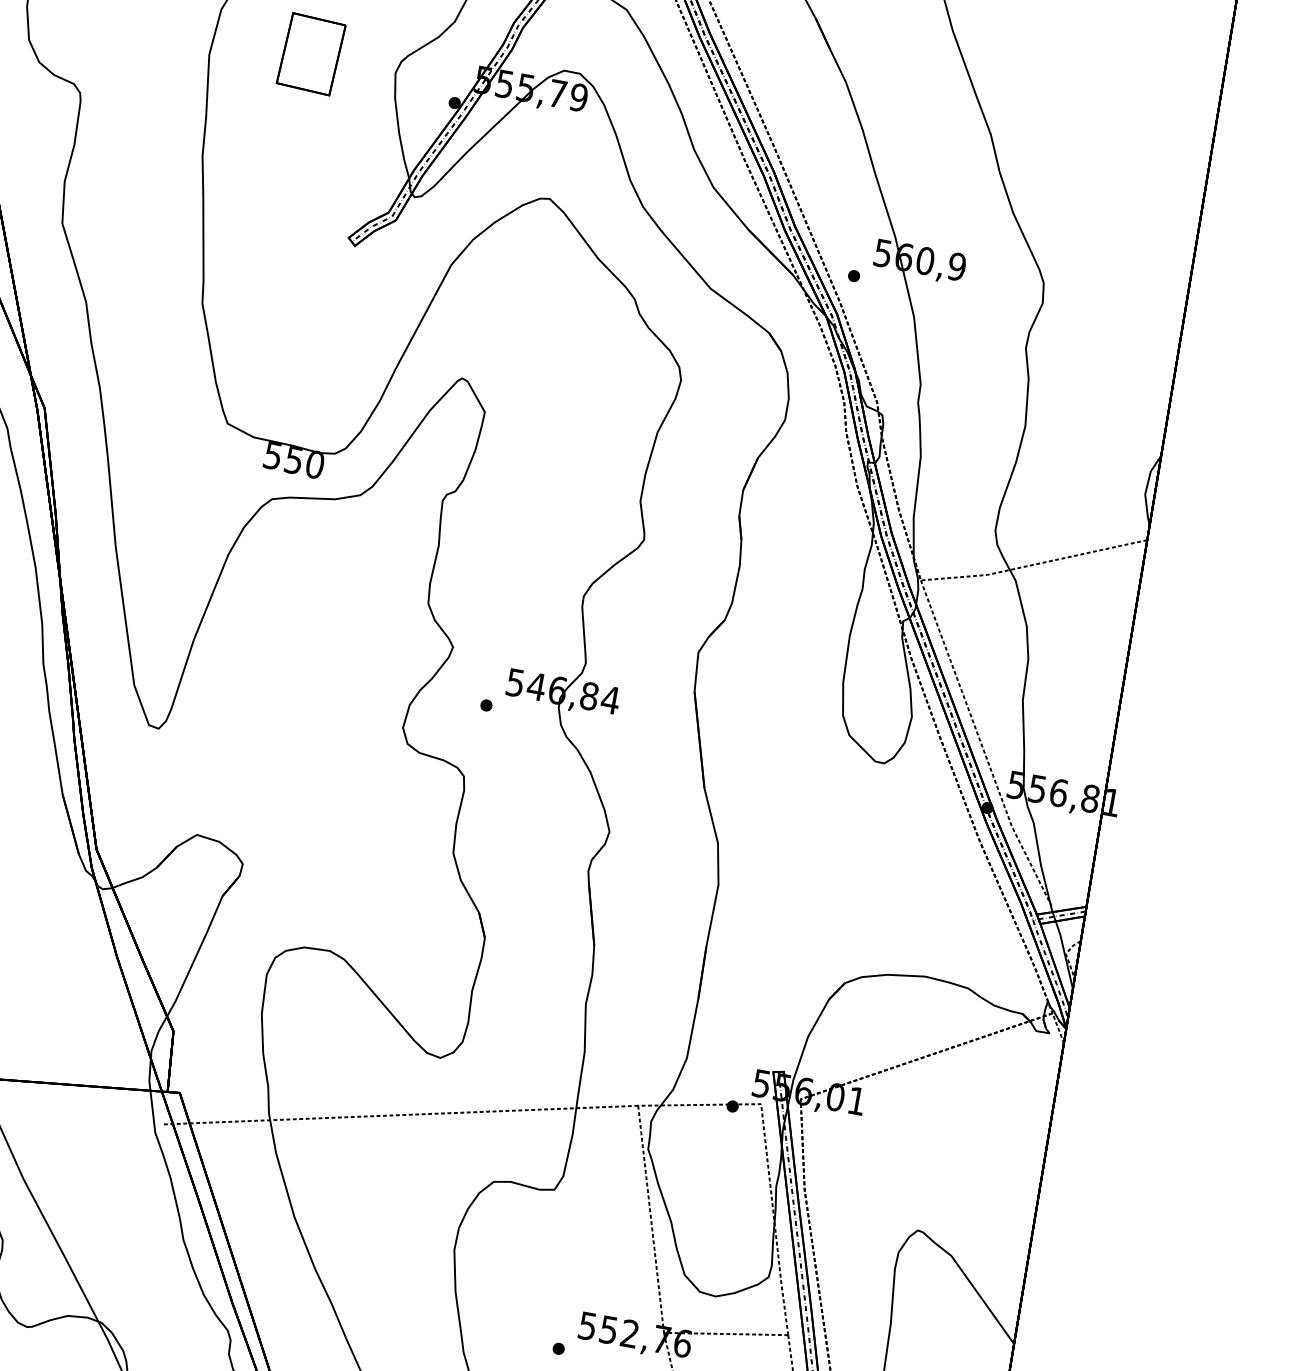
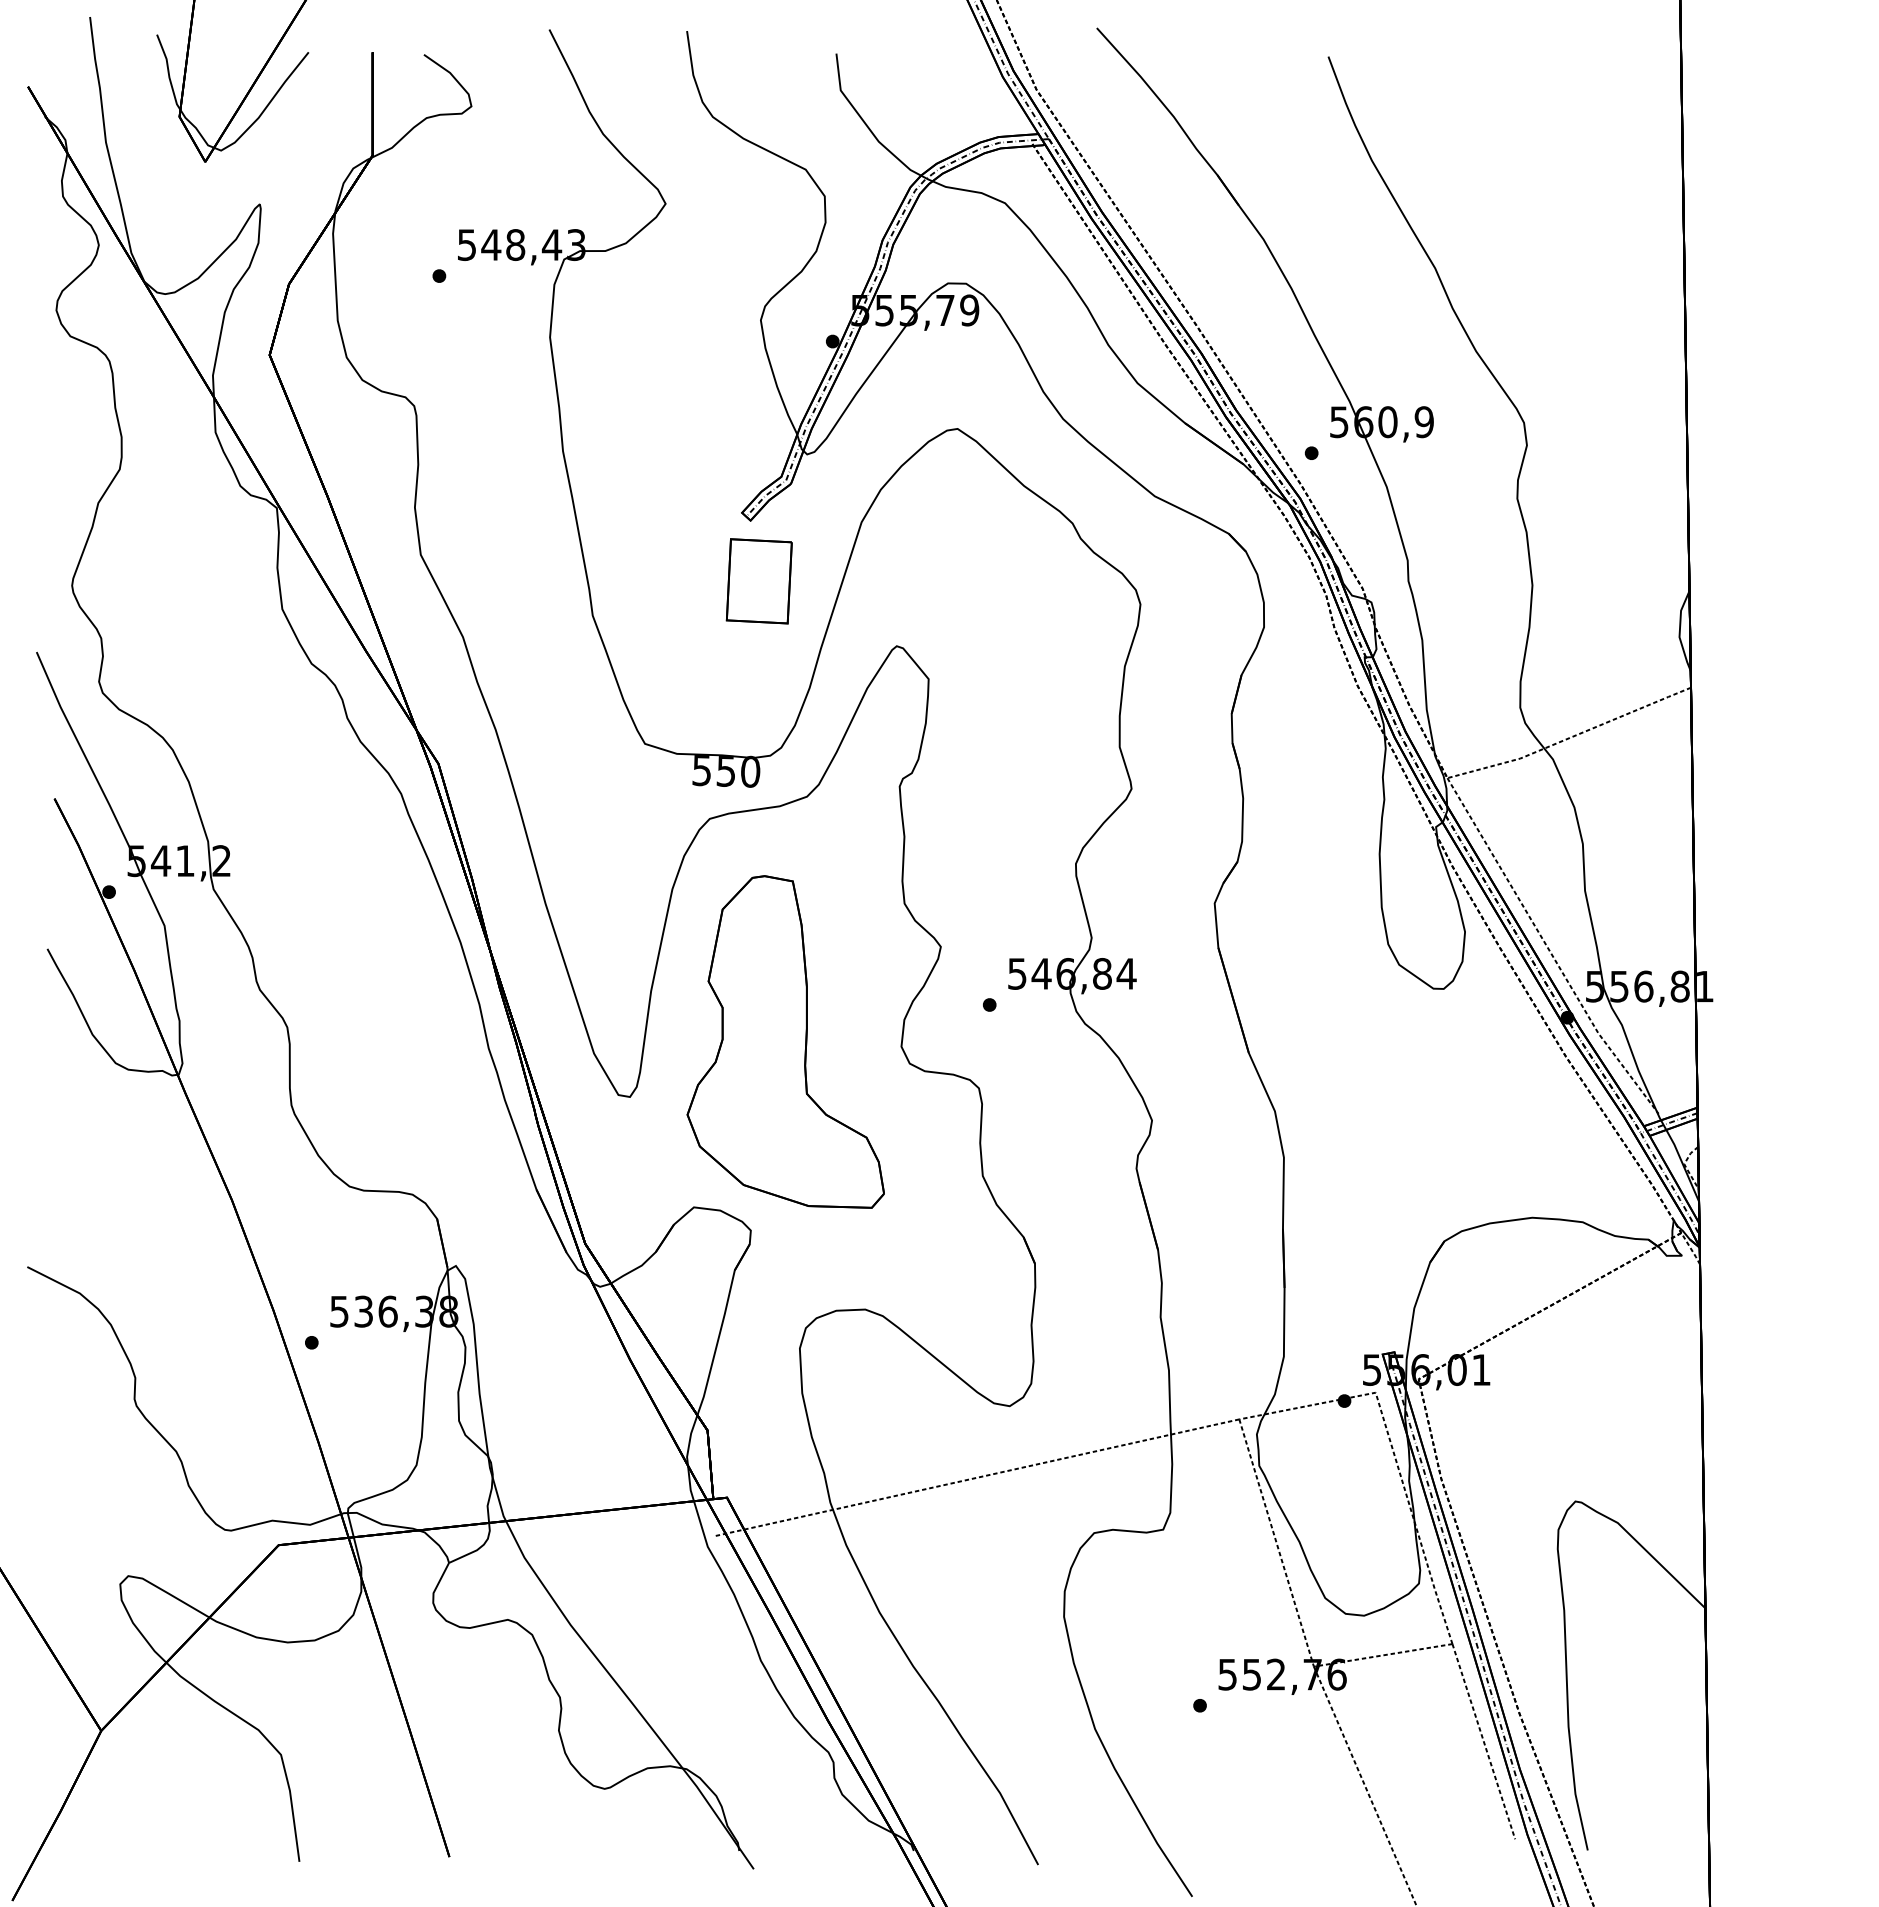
part: (310, 54) -> (758, 581), moved
part: (302, 704) -> (785, 1041), added

